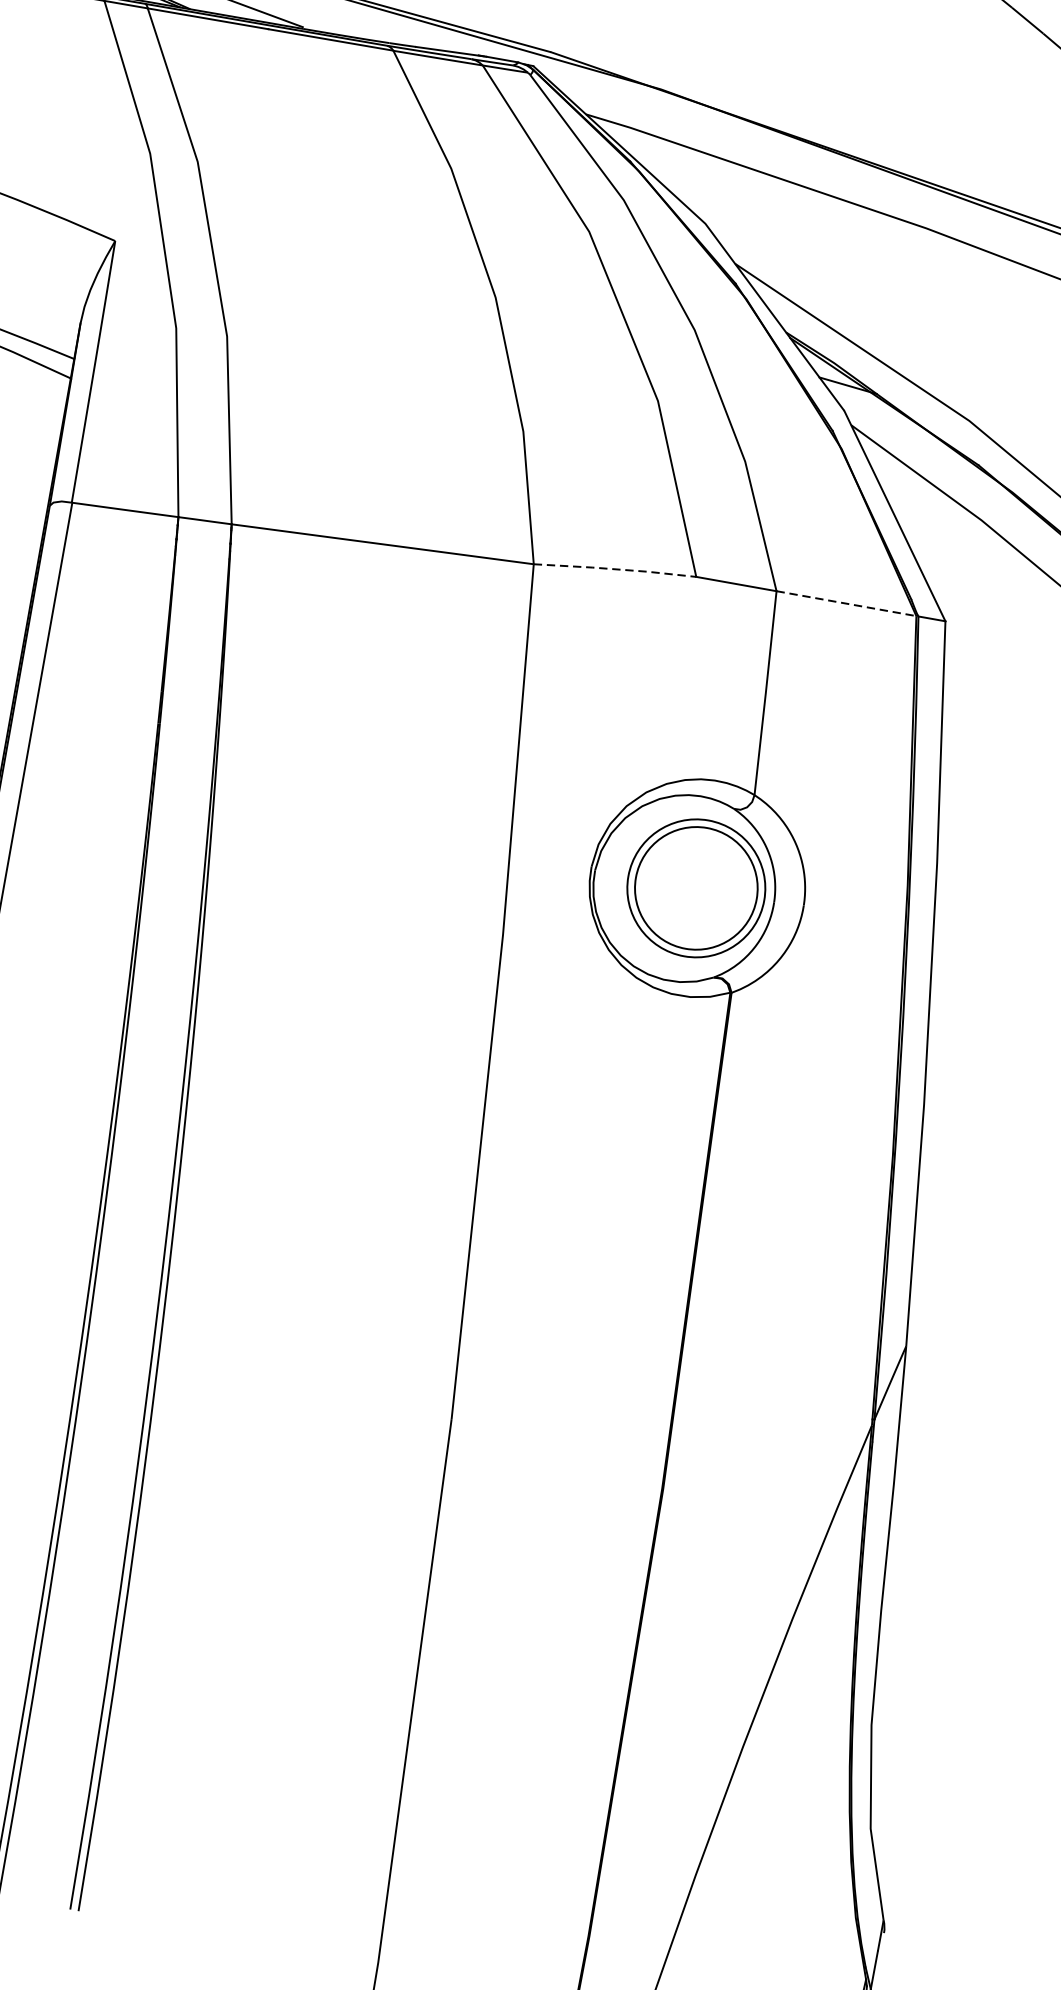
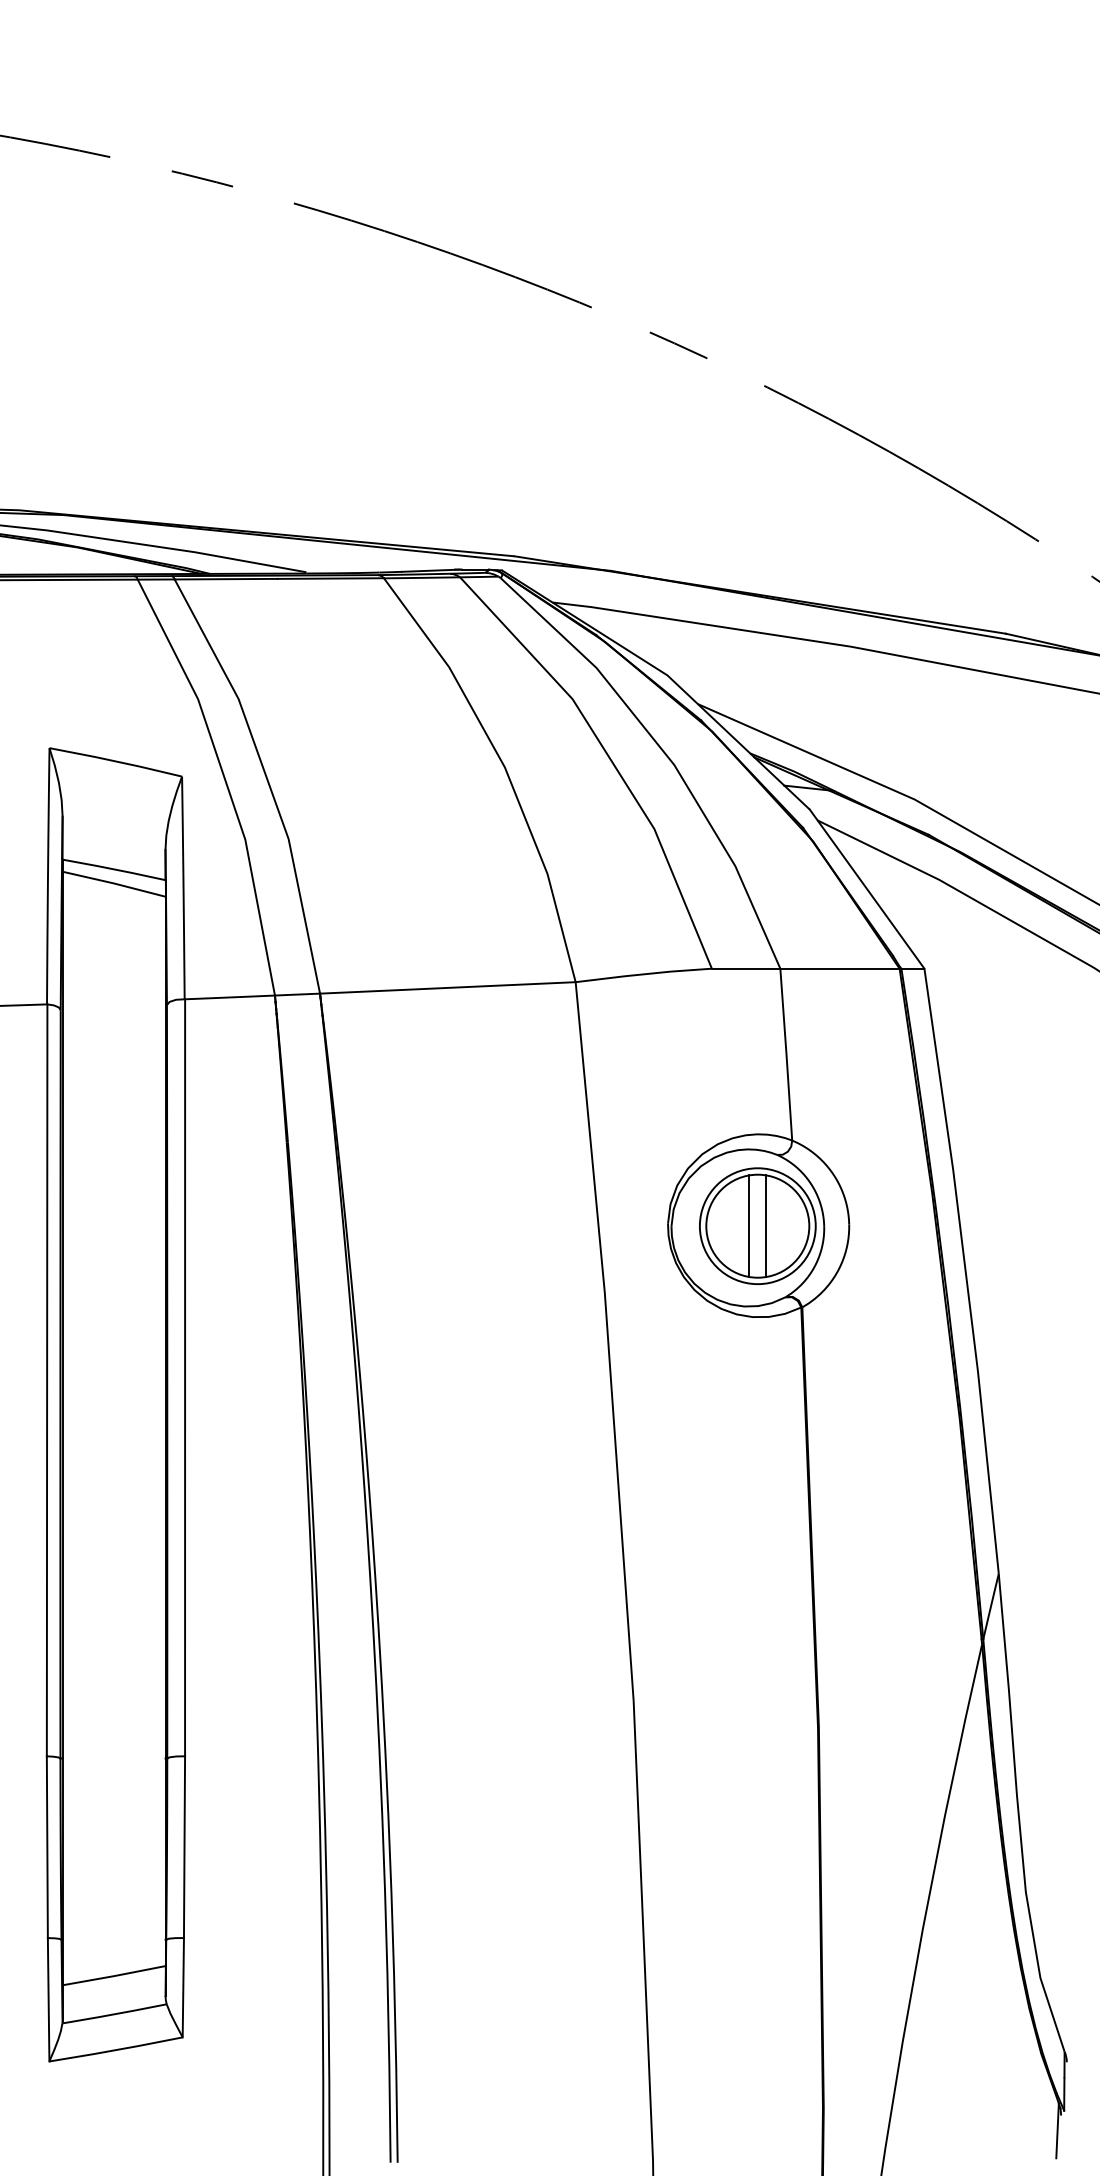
line: (614, 569) -> (643, 974), dashed -> solid
line: (847, 603) -> (840, 968), dashed -> solid
line: (686, 886) -> (749, 1226), added
line: (706, 890) -> (766, 1226), added

